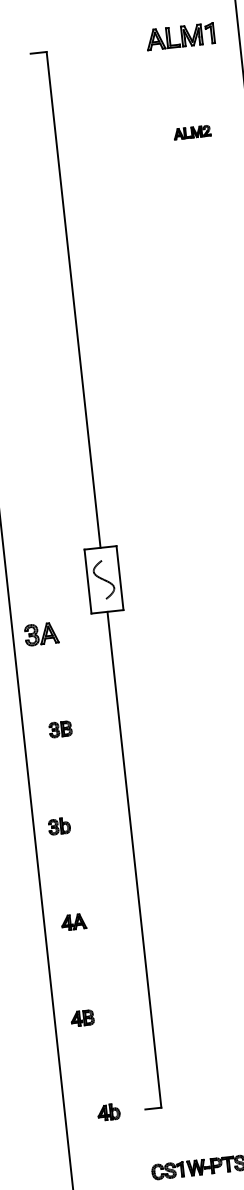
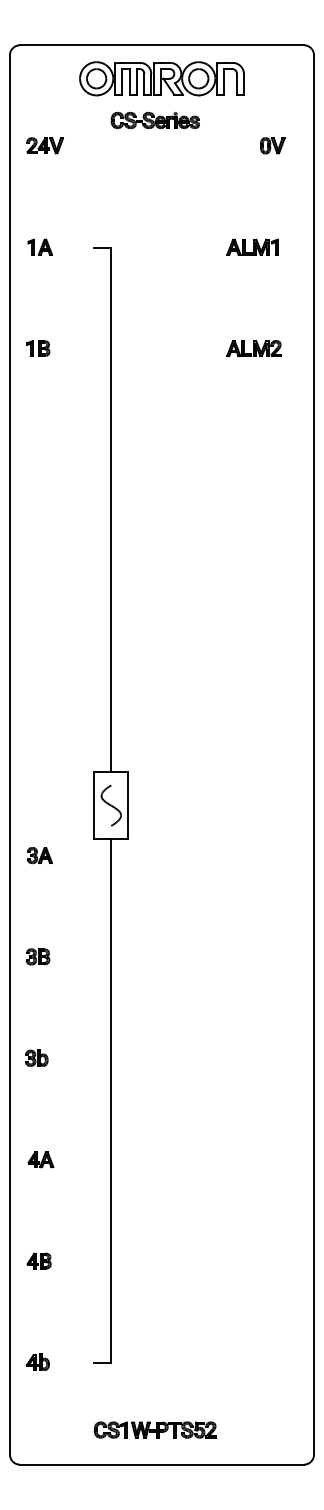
part: (180, 35) -> (252, 246), size x0.71
part: (191, 132) -> (253, 348), size x1.43
part: (41, 634) -> (39, 855), size x0.71
part: (60, 729) -> (37, 956), moved
part: (108, 1111) -> (37, 1361), moved

